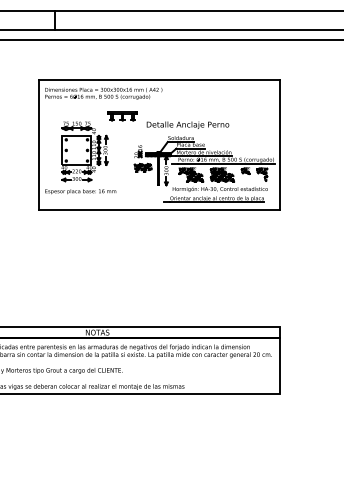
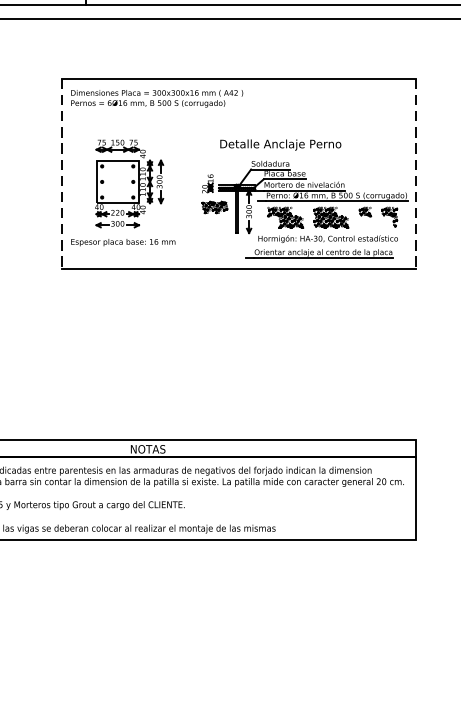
part: (122, 116) -> (184, 132), removed
line: (38, 144) -> (61, 173), solid -> dashed
line: (280, 144) -> (416, 173), solid -> dashed

